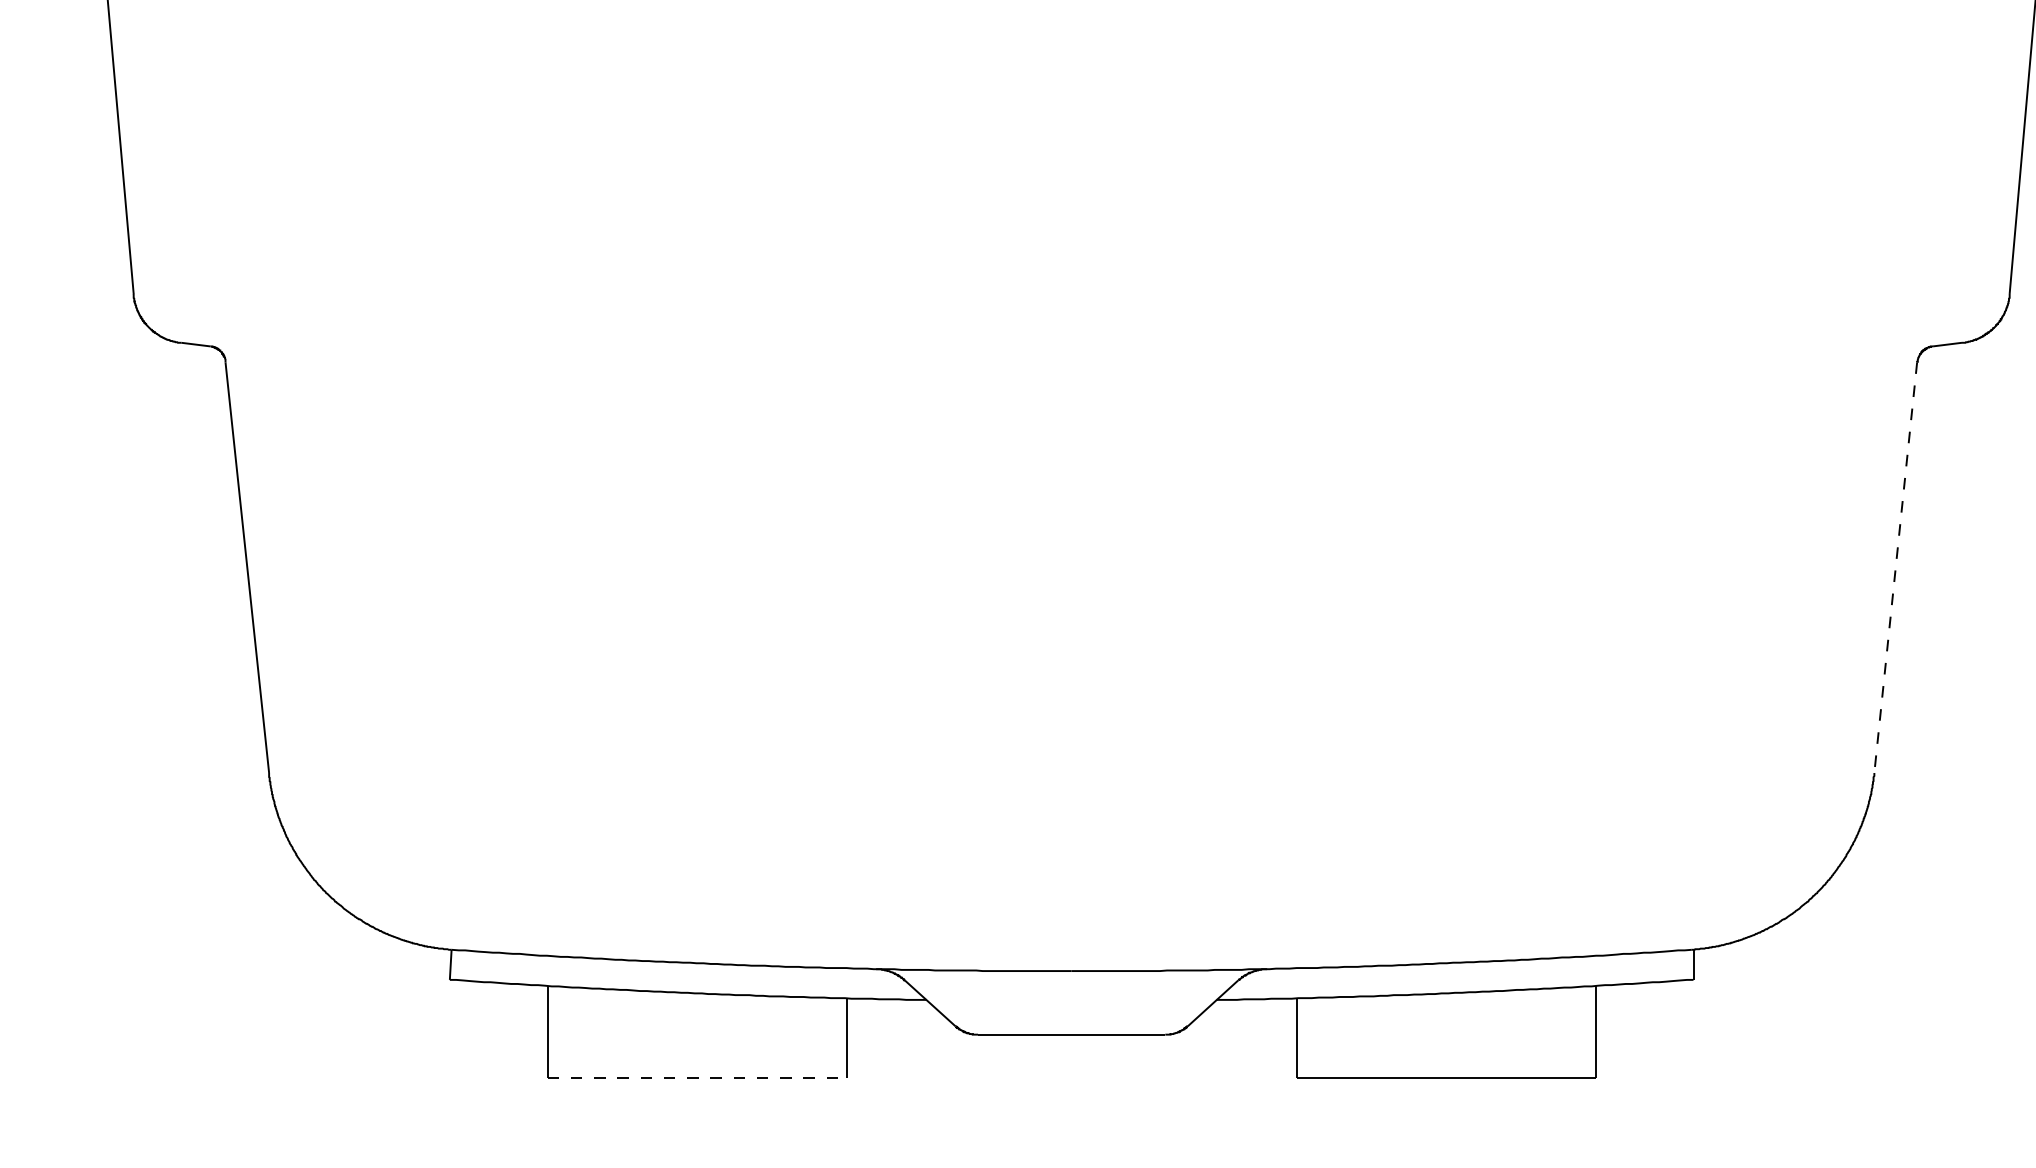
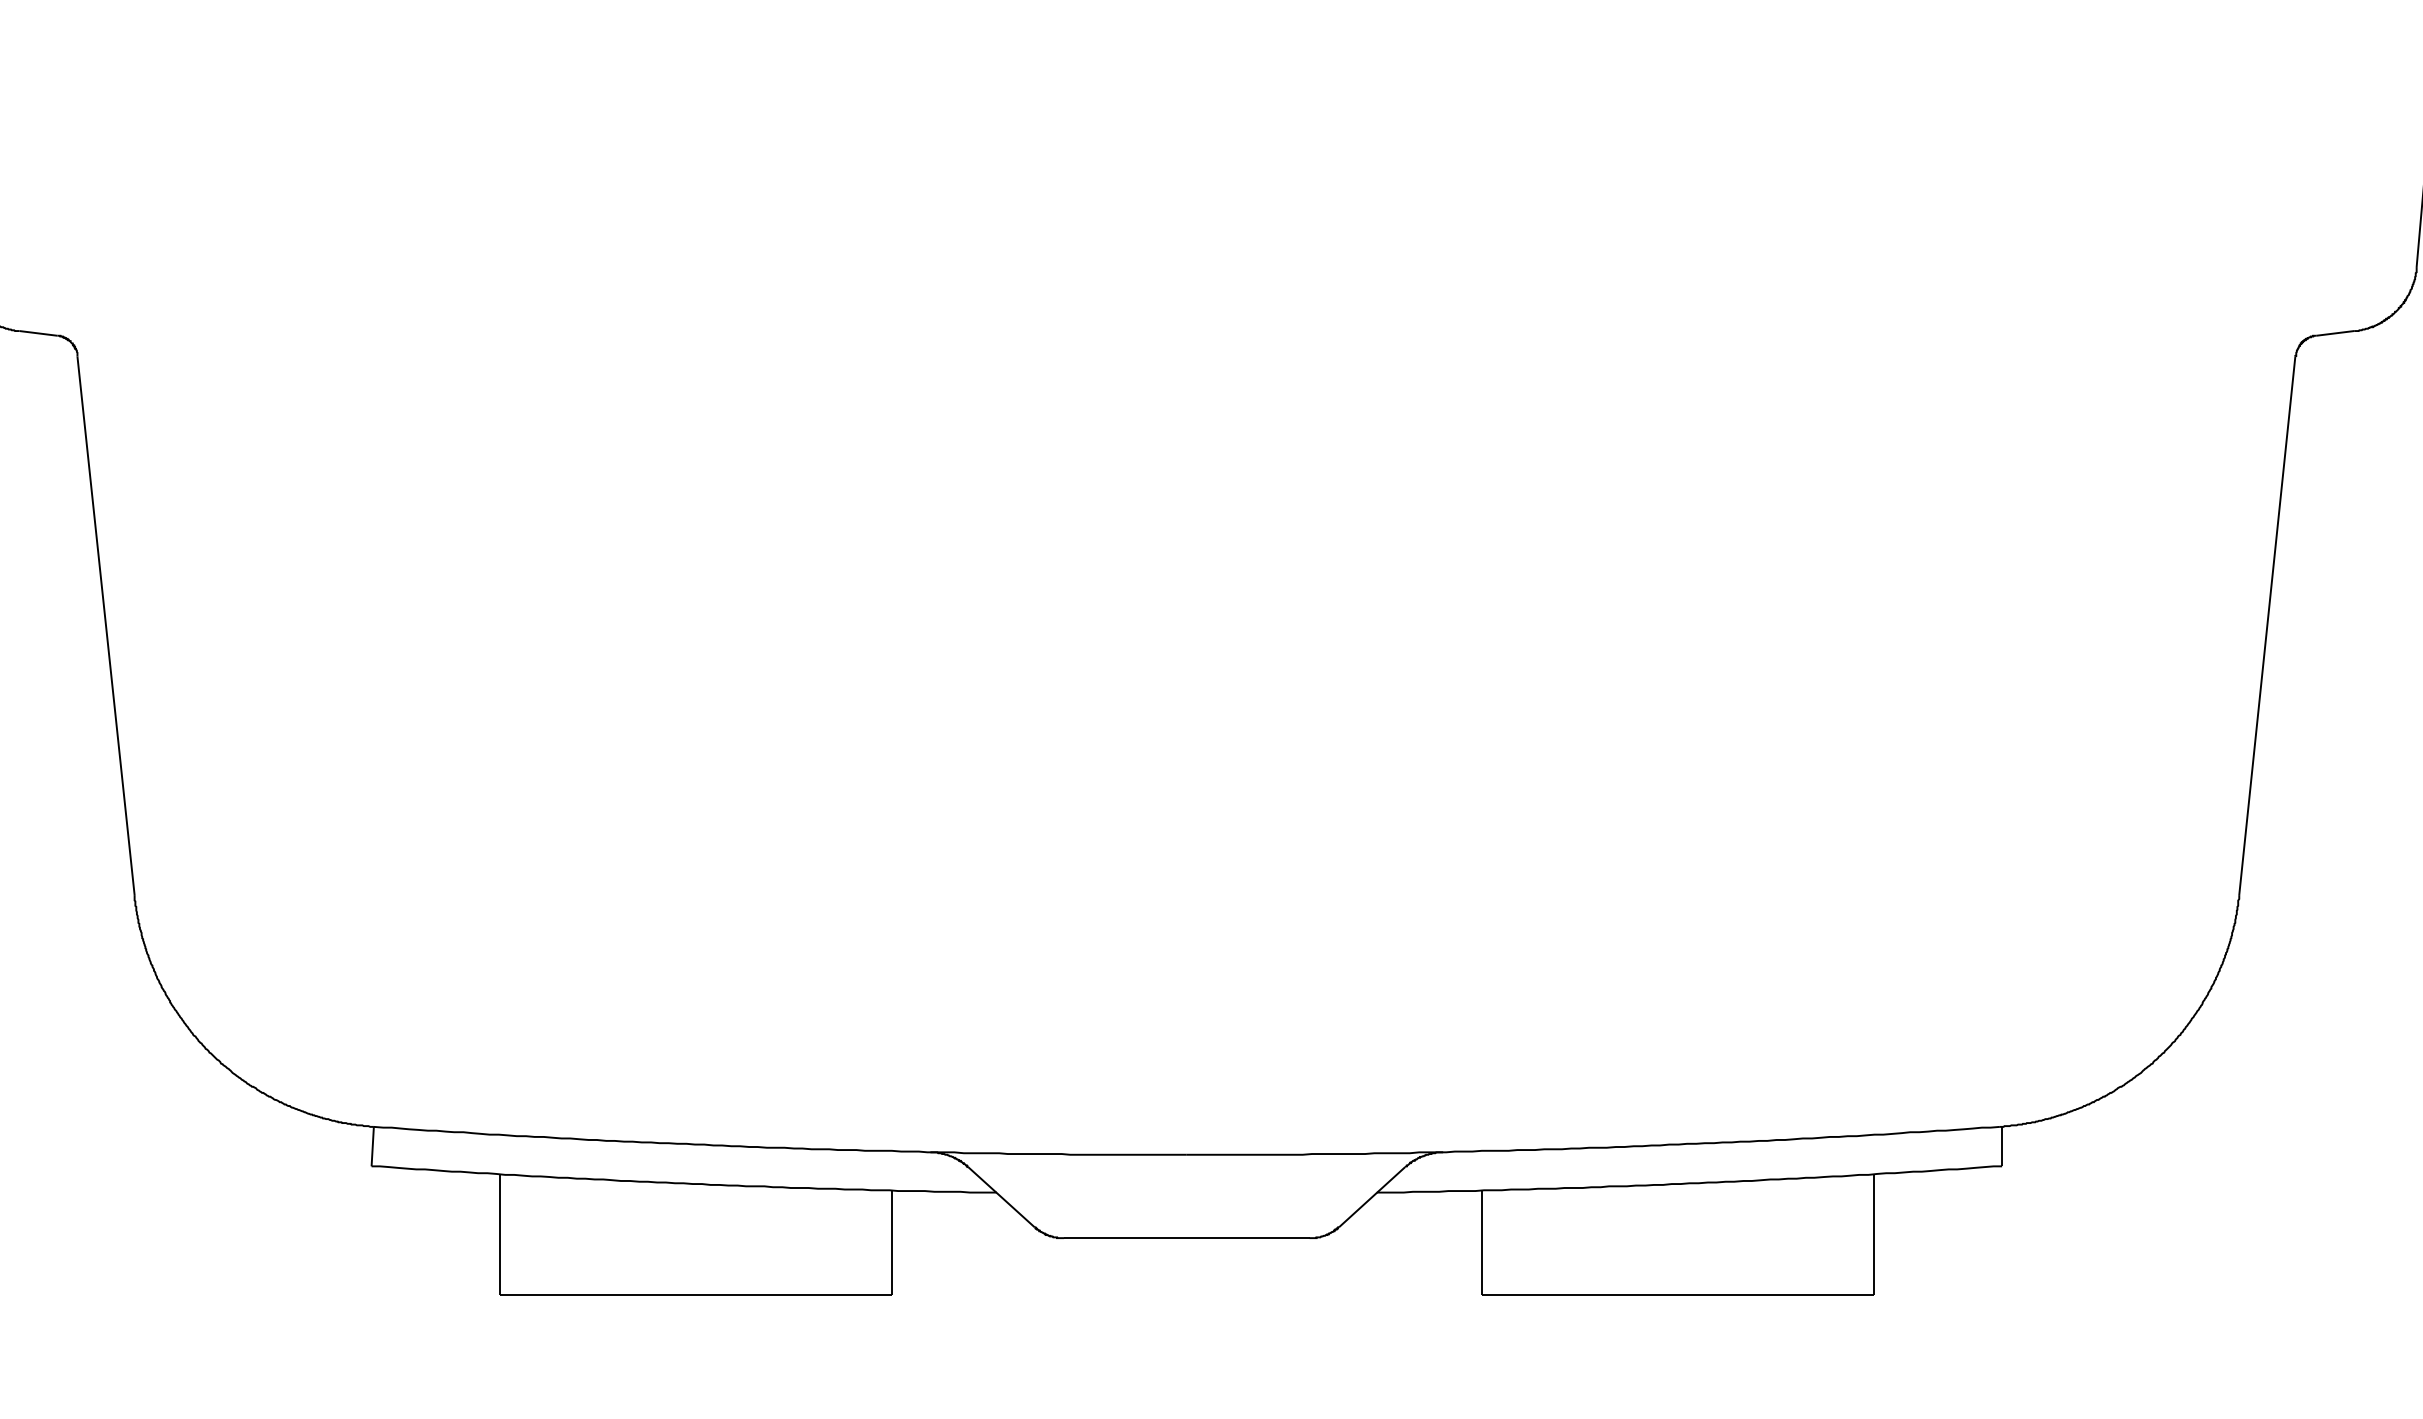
line: (1895, 568) -> (2266, 626), dashed -> solid
line: (697, 1077) -> (696, 1294), dashed -> solid

